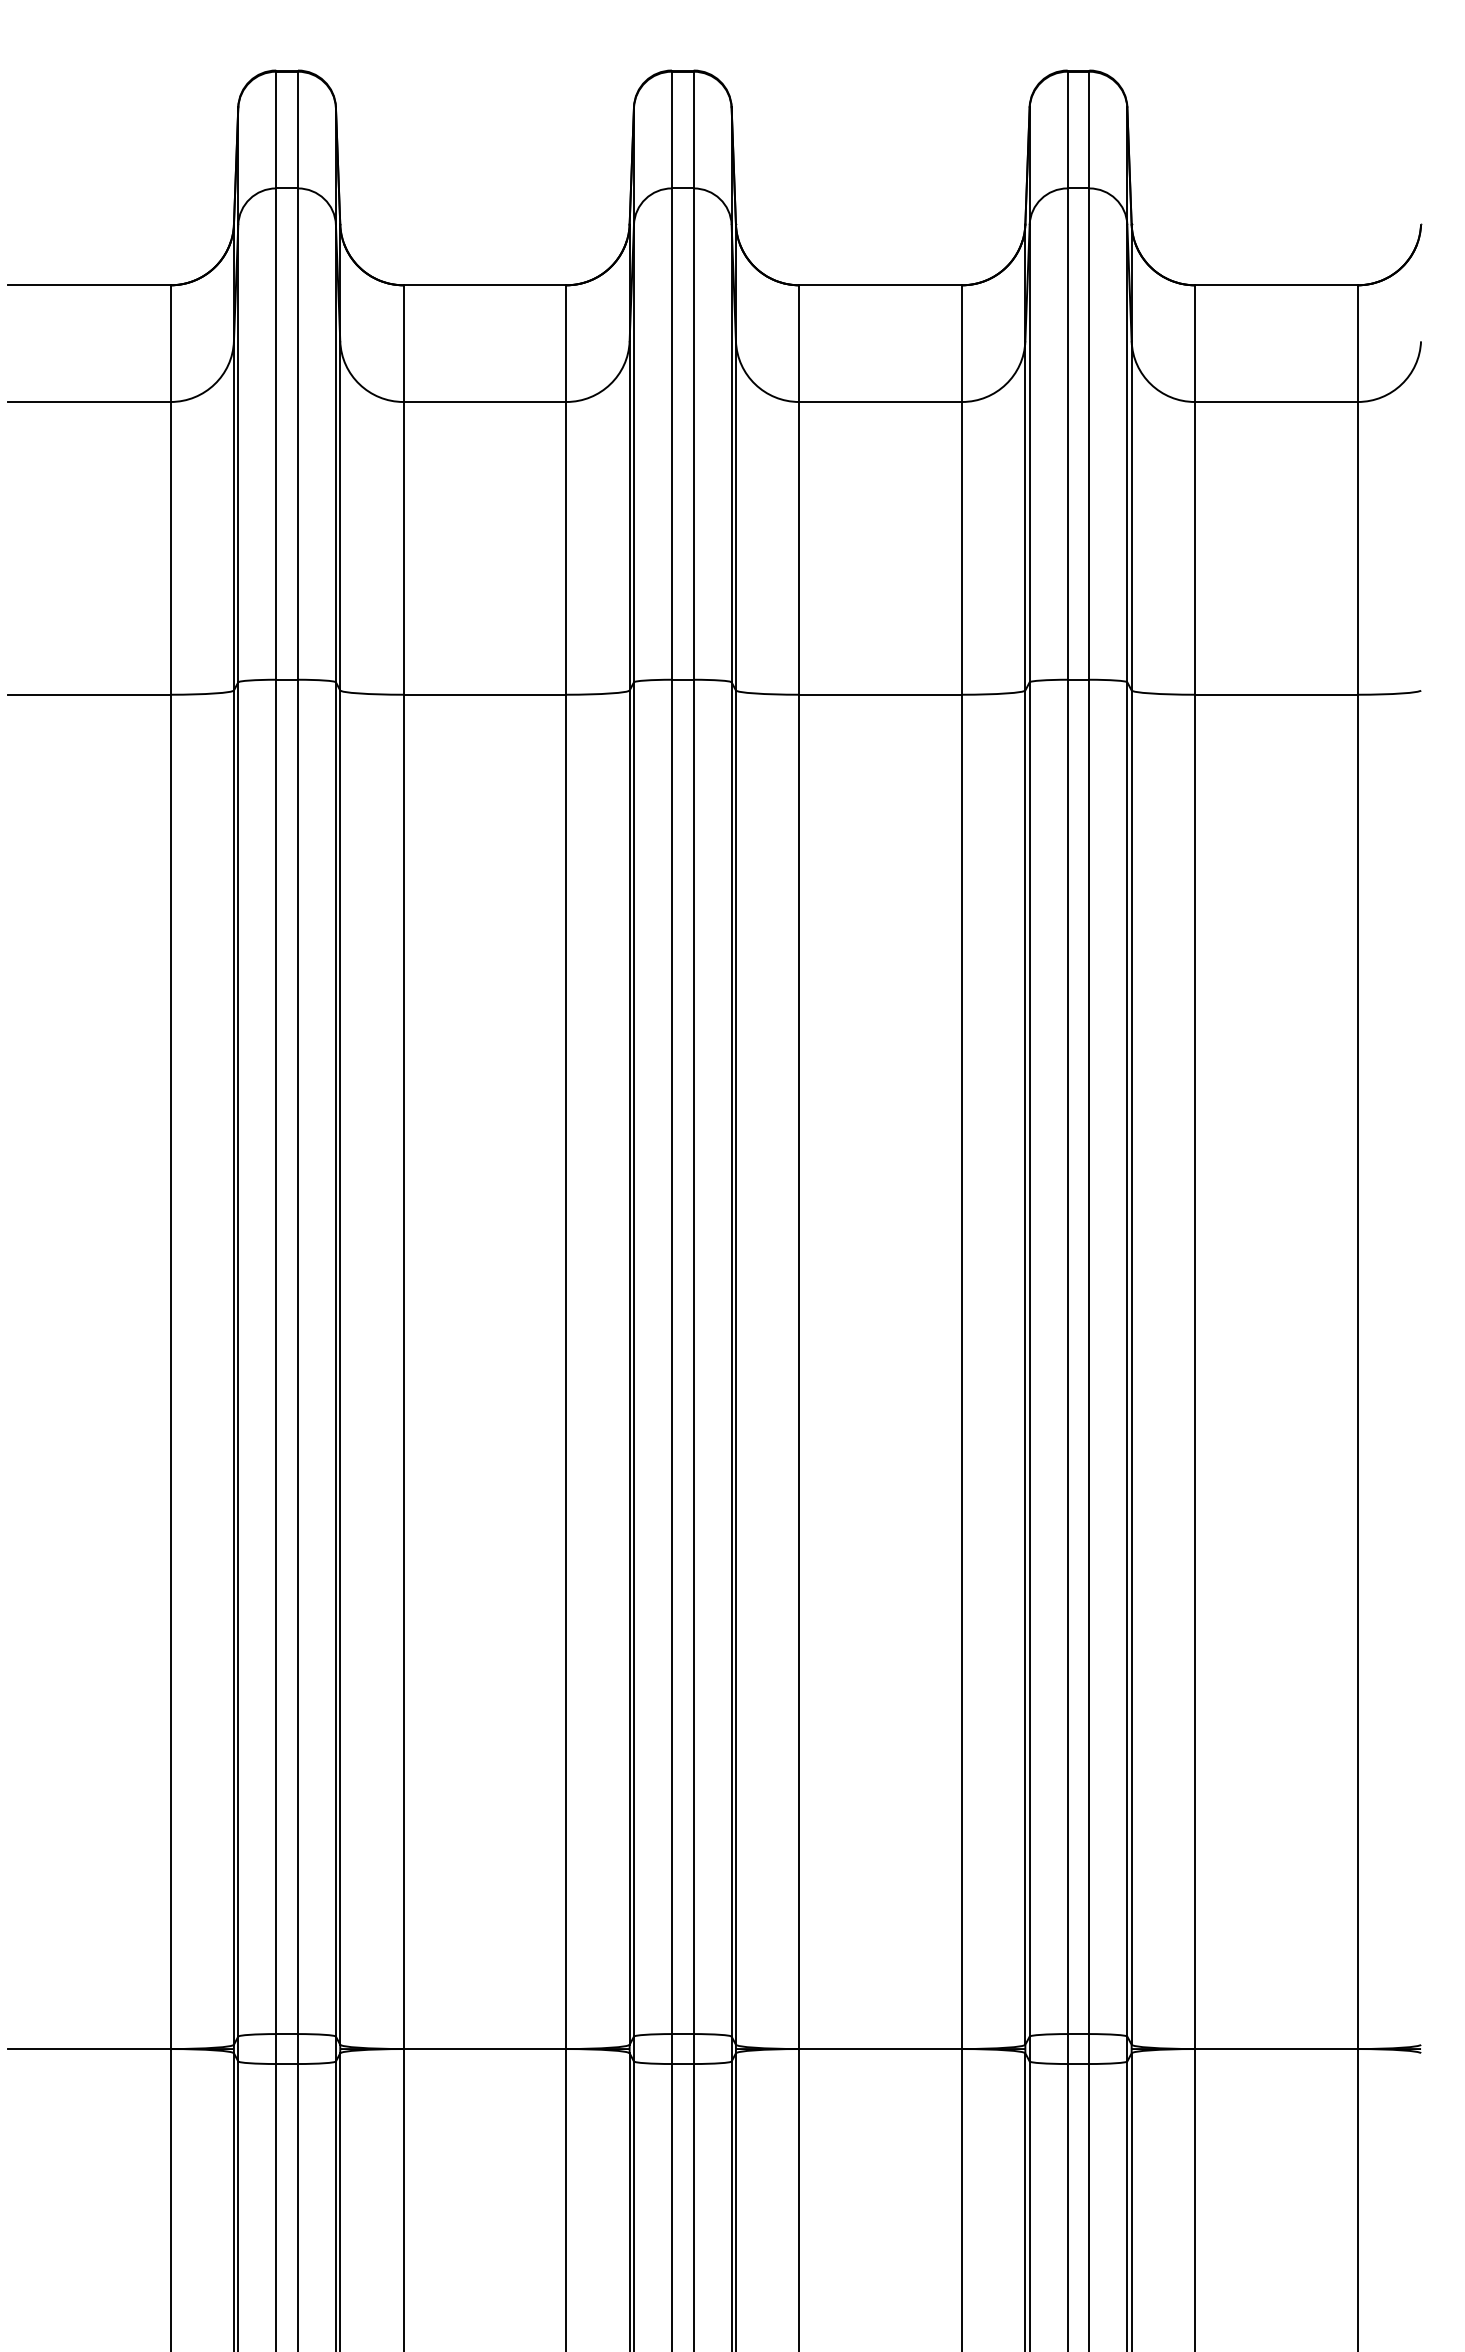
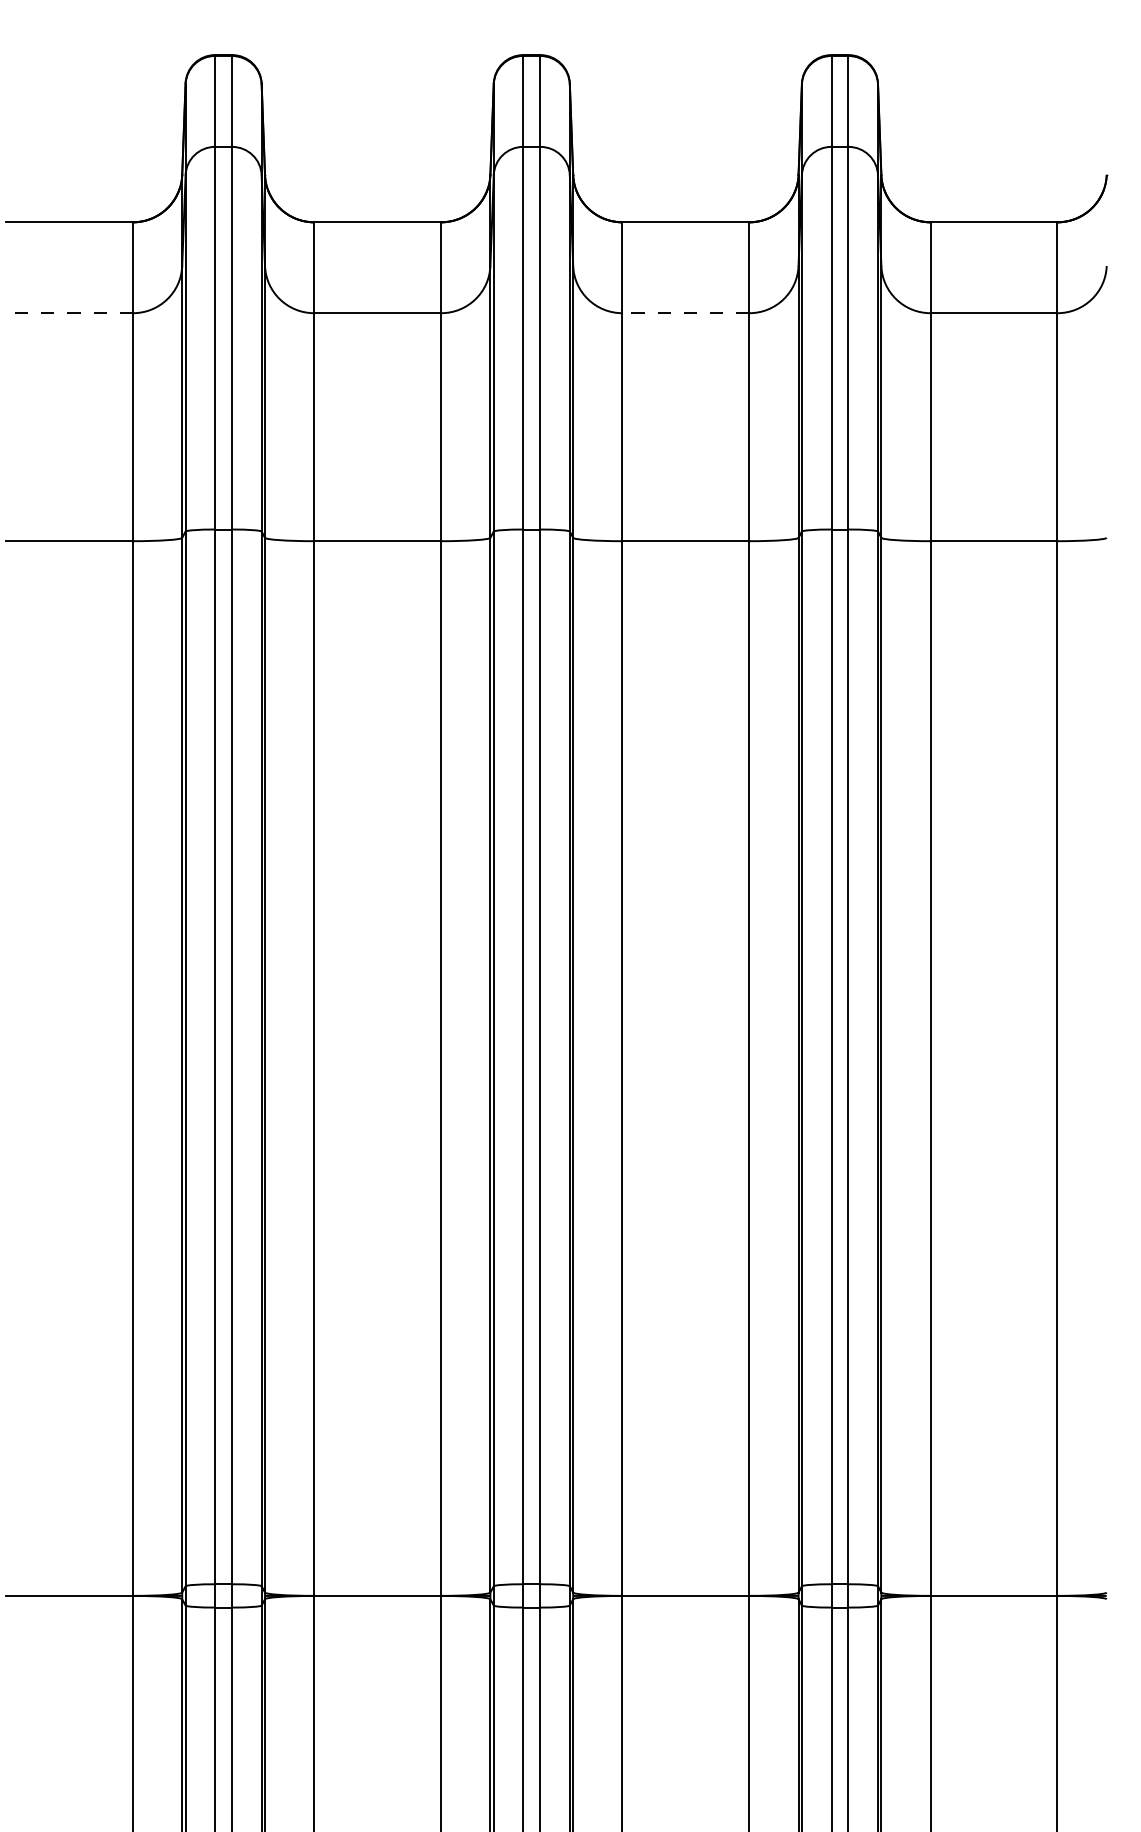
line: (88, 402) -> (68, 313), solid -> dashed
line: (880, 402) -> (685, 313), solid -> dashed

